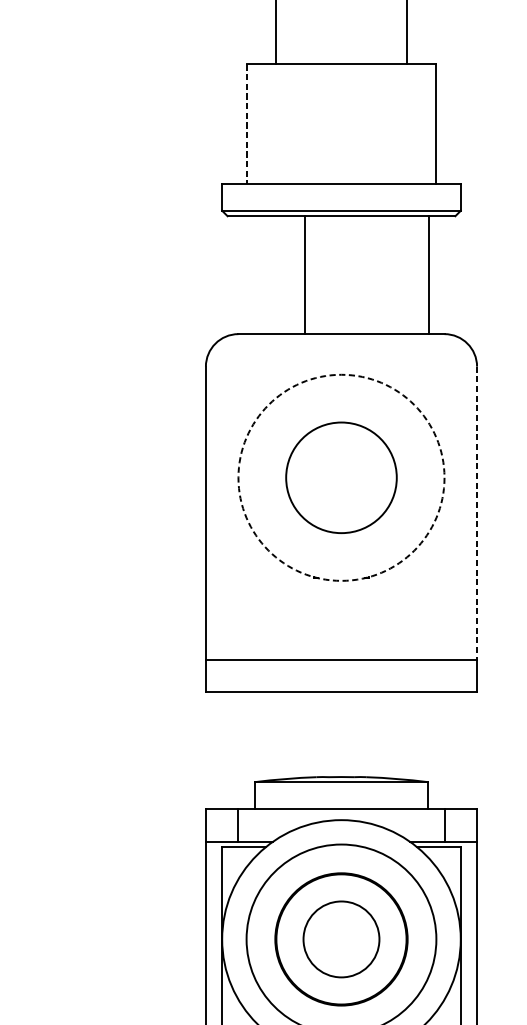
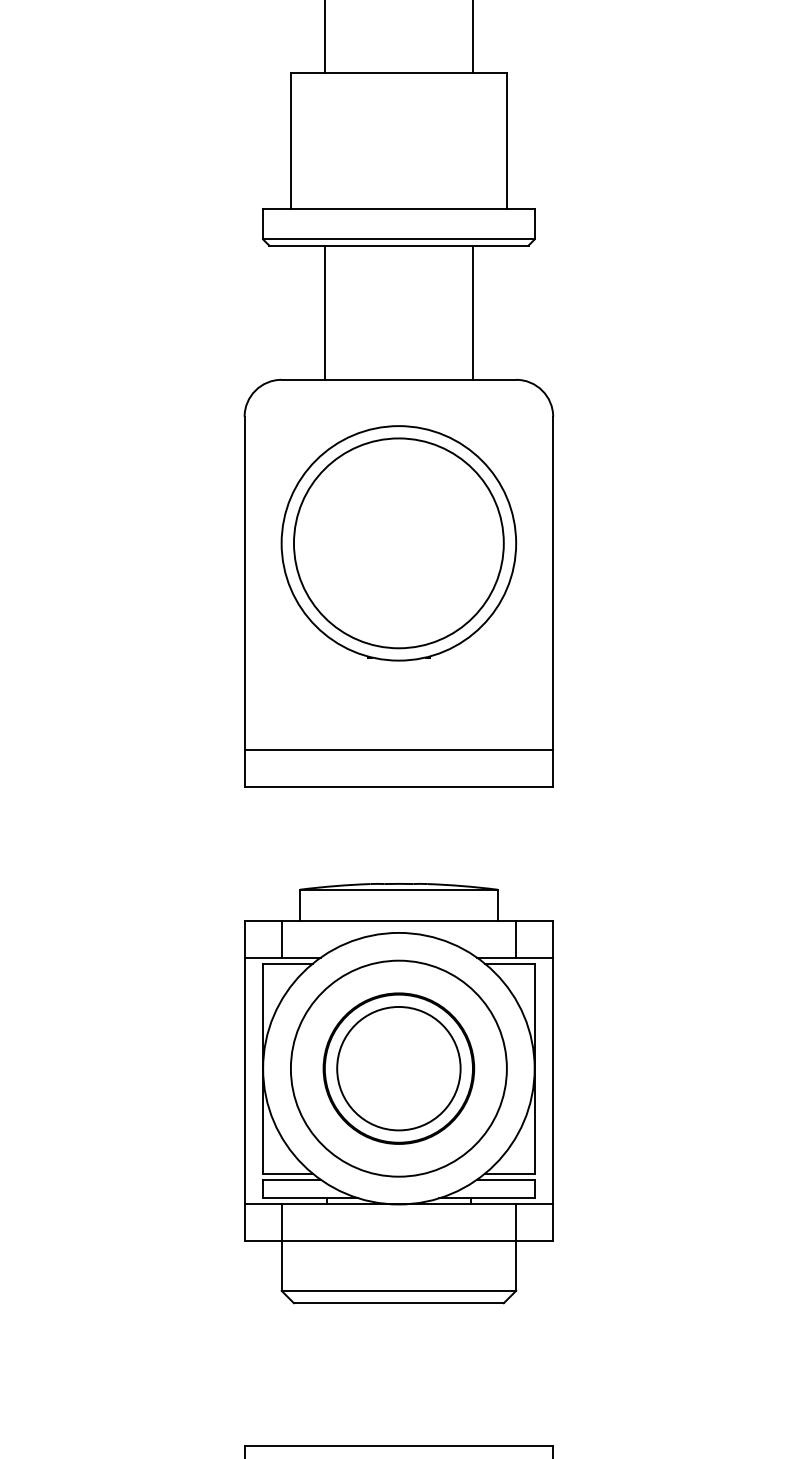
line: (246, 123) -> (290, 140), dashed -> solid
line: (305, 274) -> (324, 312), moved
line: (429, 274) -> (472, 312), moved
circle: (341, 477) -> (398, 543), dashed -> solid
circle: (341, 477) -> (398, 543), size x1.67
line: (477, 513) -> (553, 583), dashed -> solid
circle: (341, 939) -> (398, 1068), size x1.43

